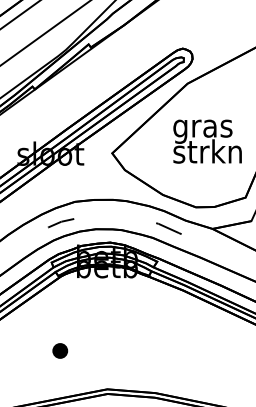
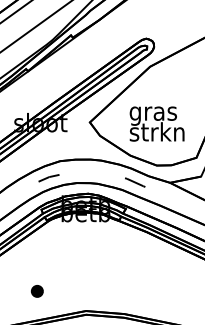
text: (206, 140) -> (156, 123), moved
part: (59, 351) -> (36, 291), moved

